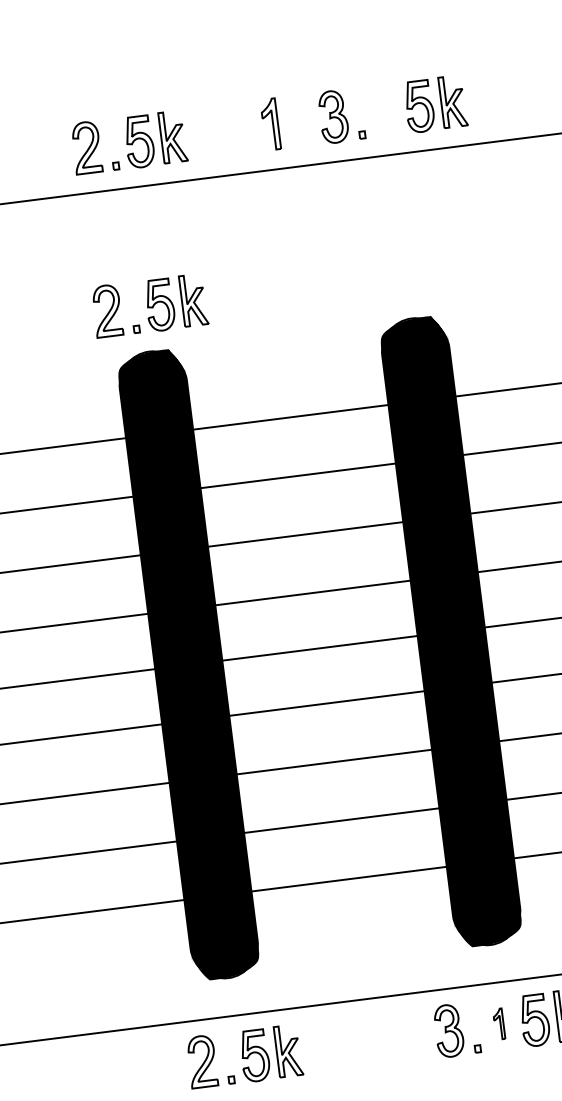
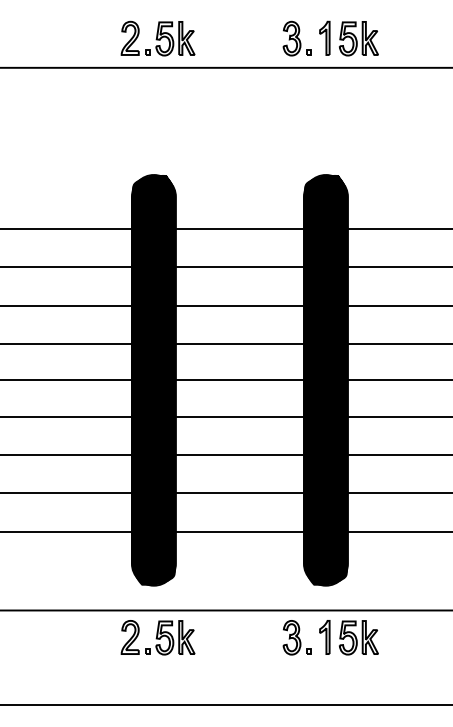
part: (270, 123) -> (324, 37), moved
part: (148, 305) -> (157, 145), removed
part: (498, 1024) -> (324, 637), size x1.67

